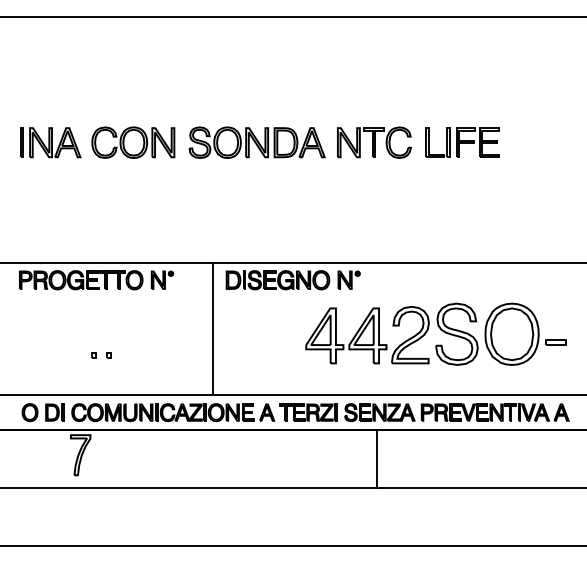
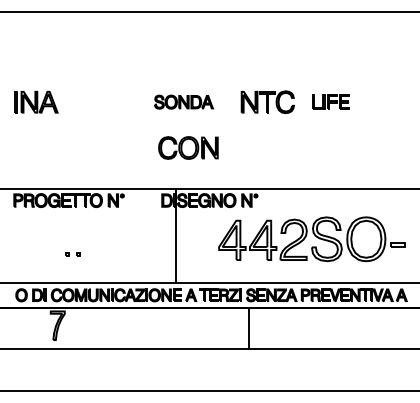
part: (133, 142) -> (188, 147), moved
part: (256, 142) -> (183, 102), size x0.6
part: (462, 142) -> (330, 102), size x0.7
line: (213, 328) -> (176, 235), moved
line: (377, 458) -> (249, 328), moved

